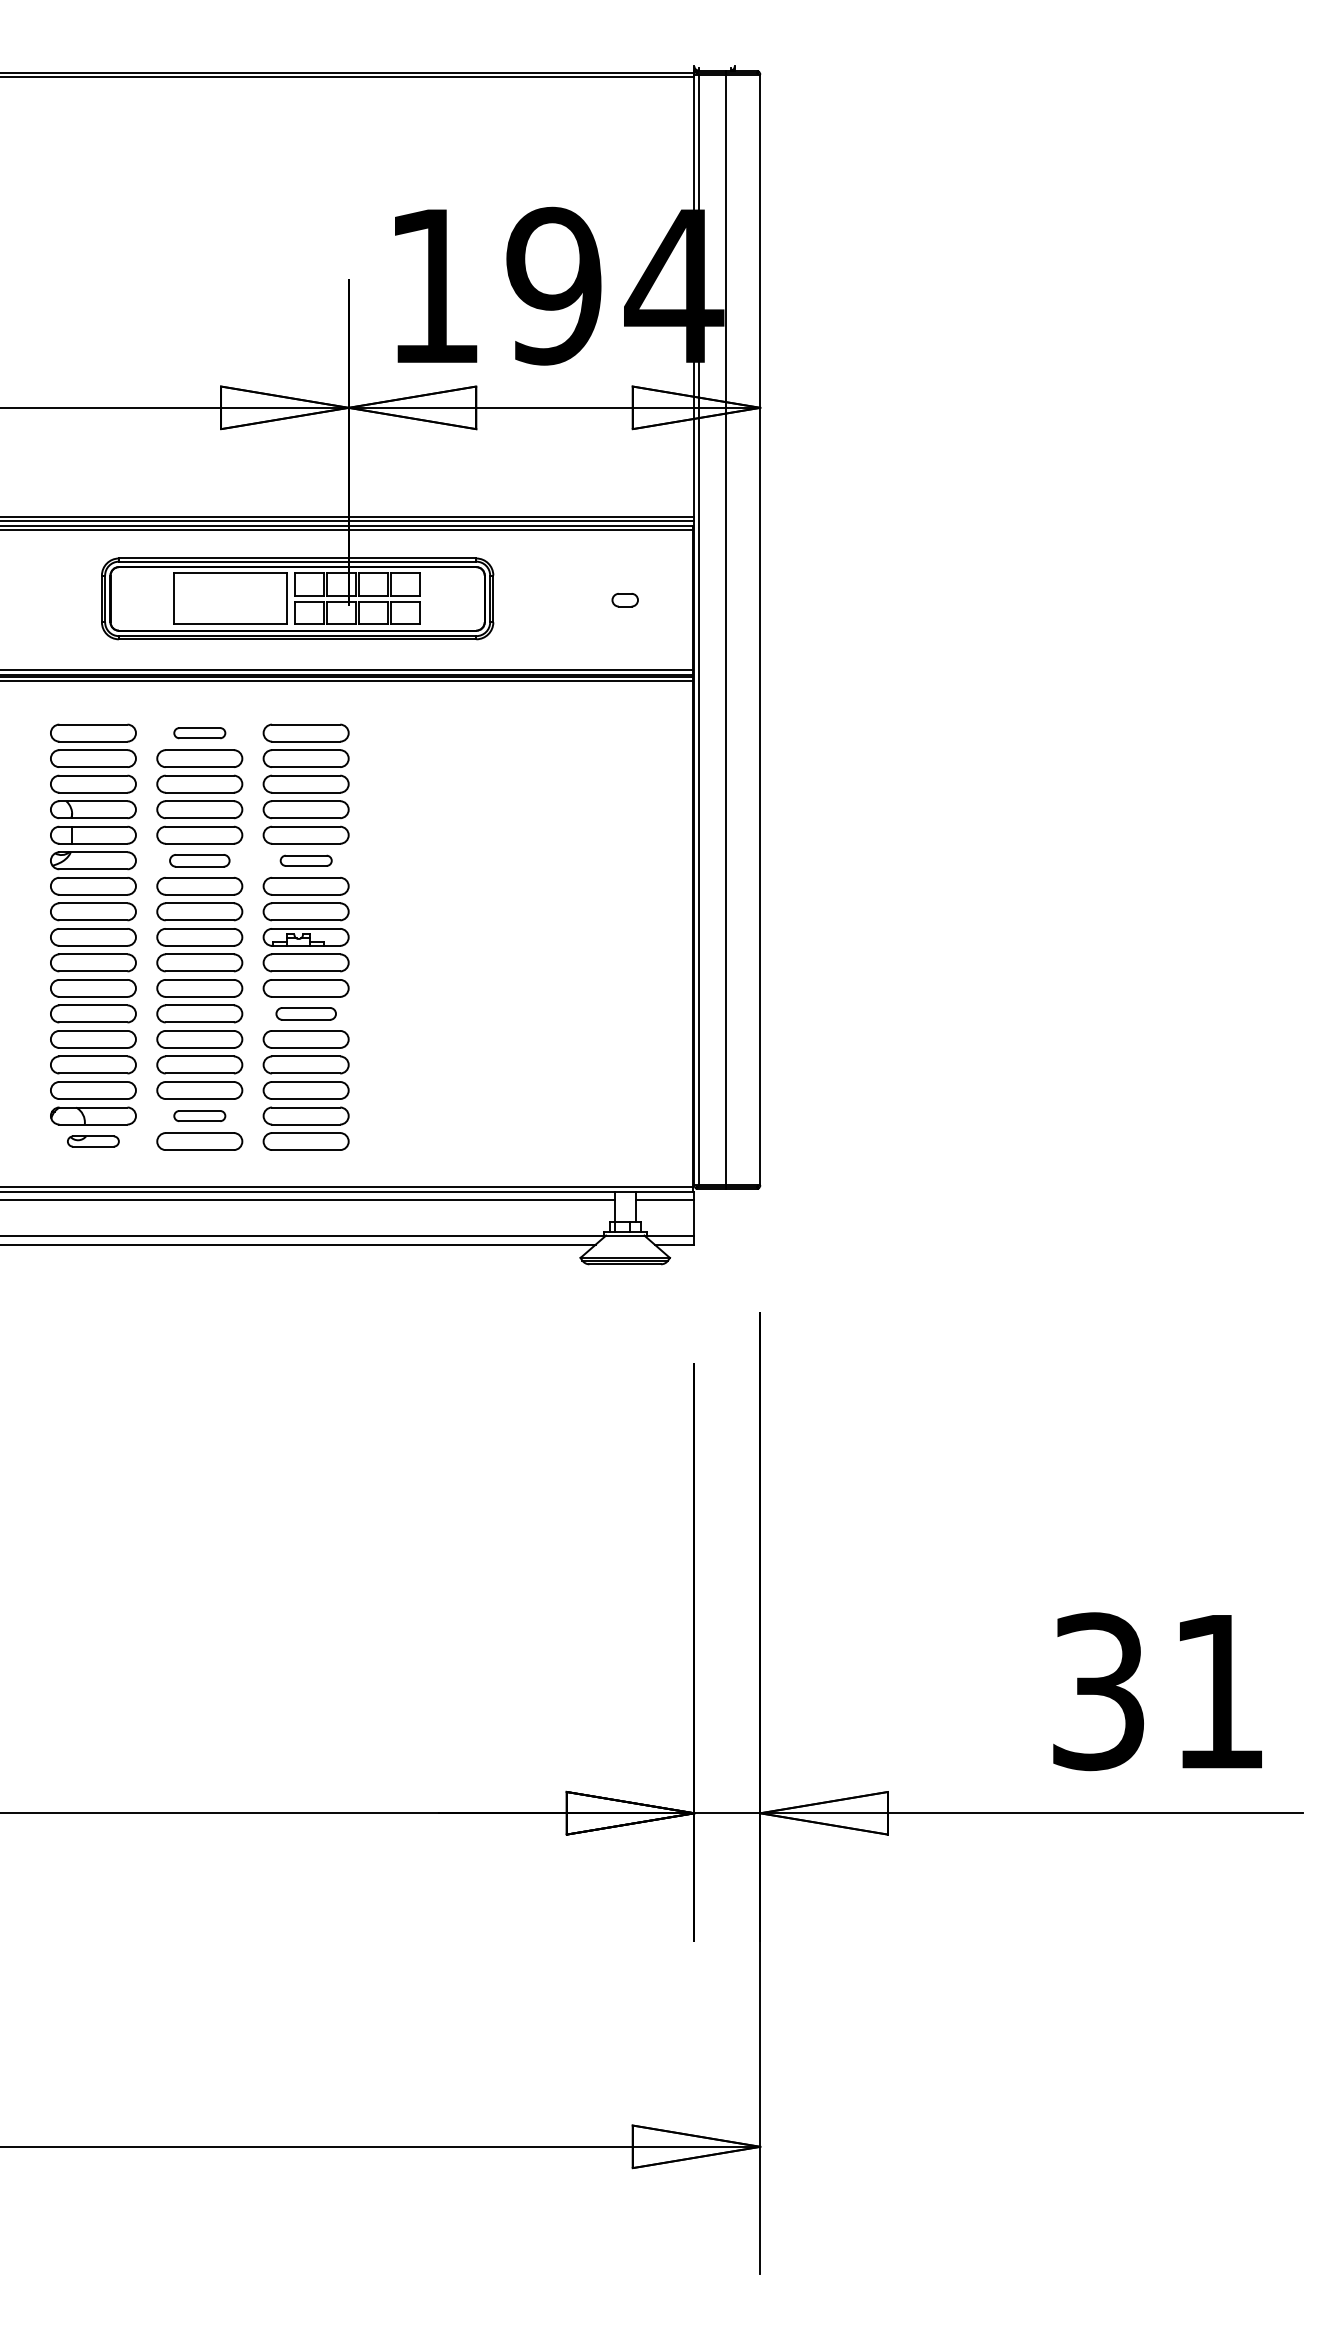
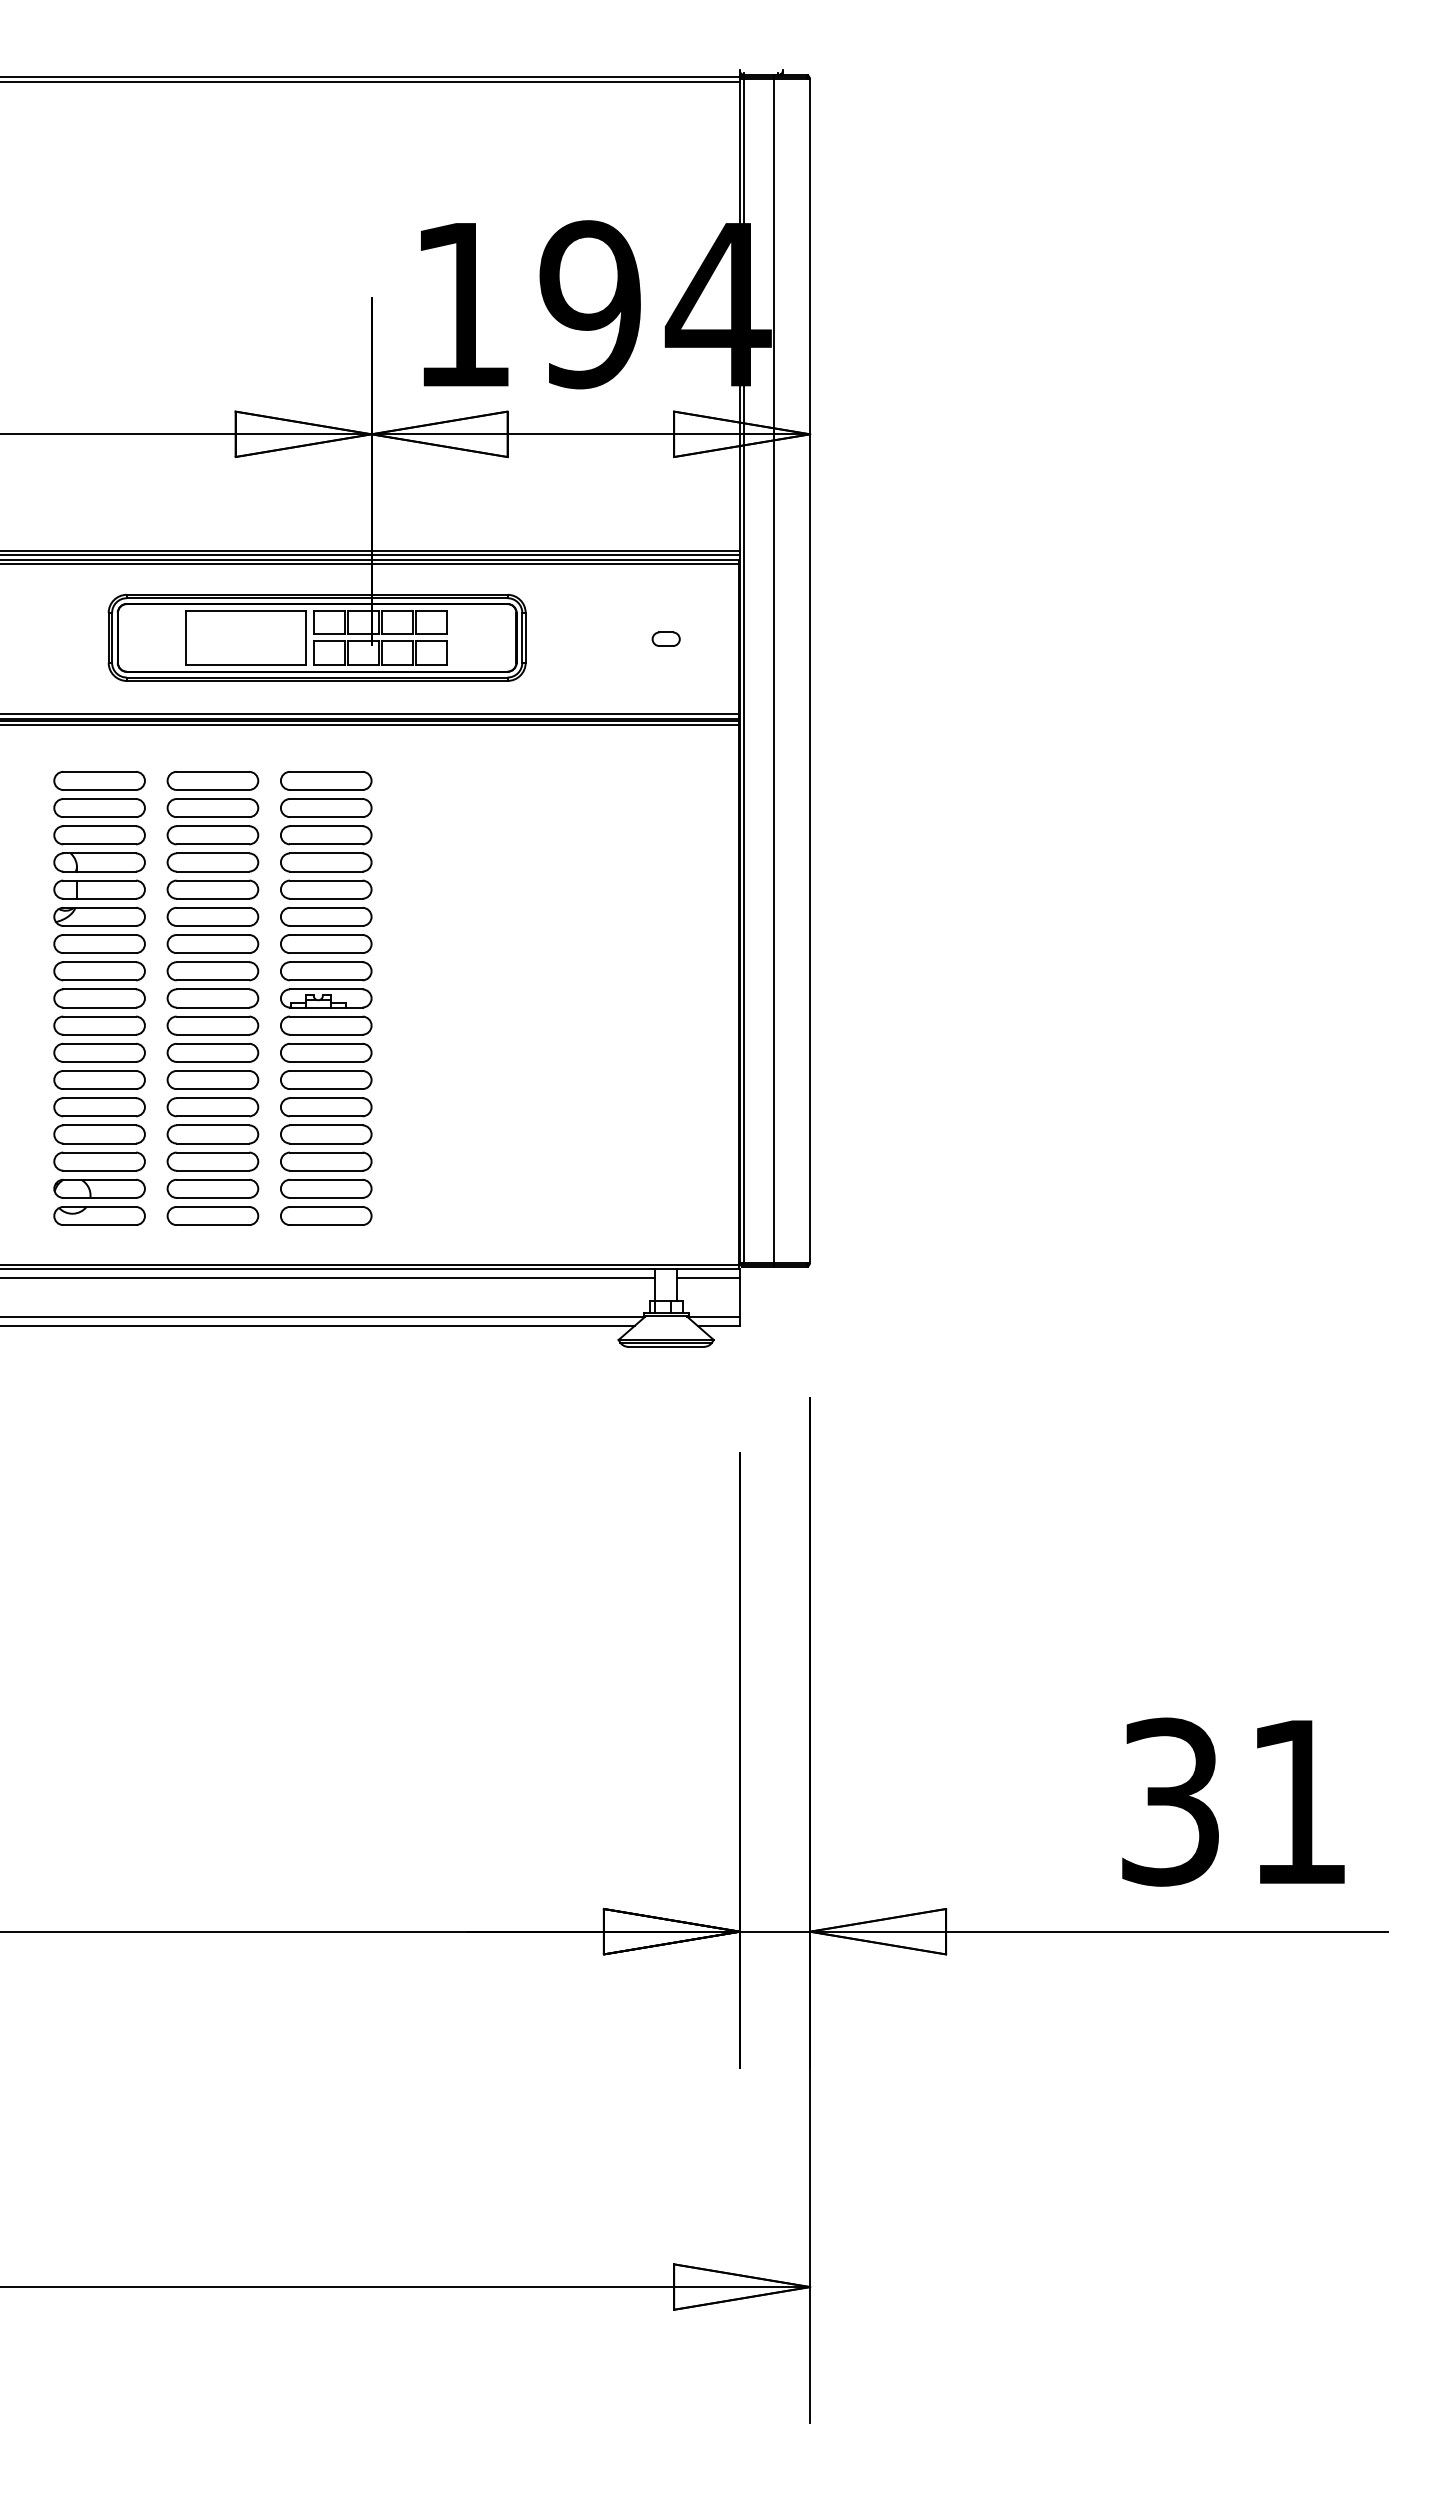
part: (199, 732) -> (212, 780), size x1.67
part: (199, 860) -> (212, 916), size x1.43
part: (306, 860) -> (326, 916), size x1.67
part: (306, 1013) -> (326, 1079), size x1.43
part: (199, 1115) -> (212, 1188), size x1.67
part: (93, 1141) -> (99, 1215), size x1.67

